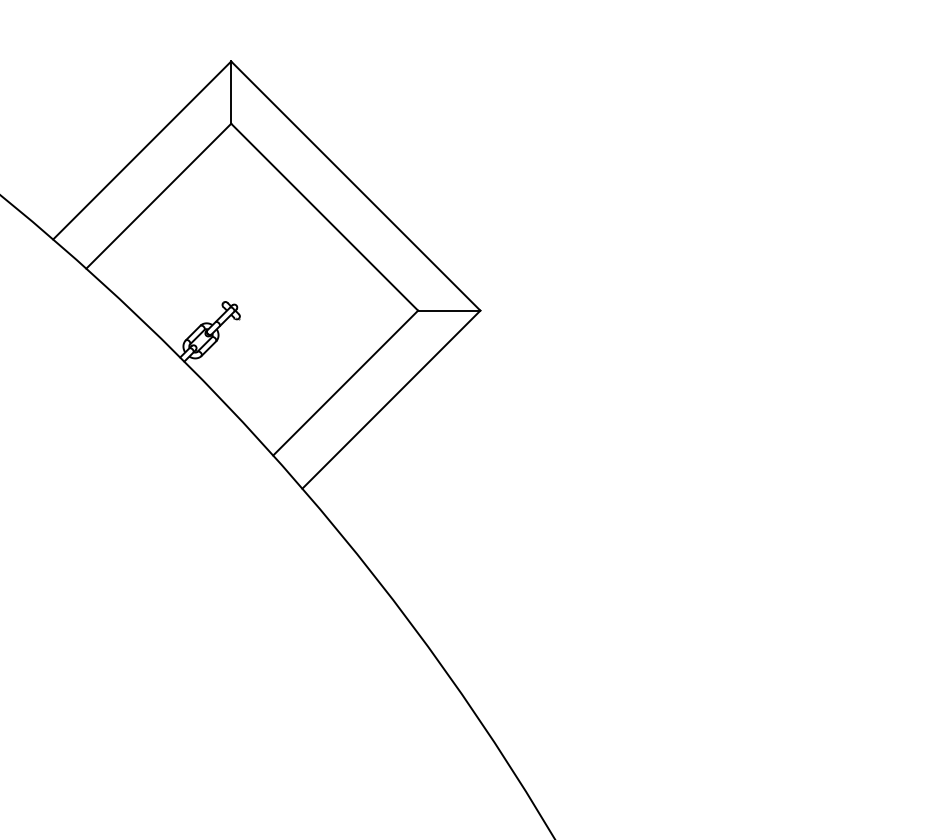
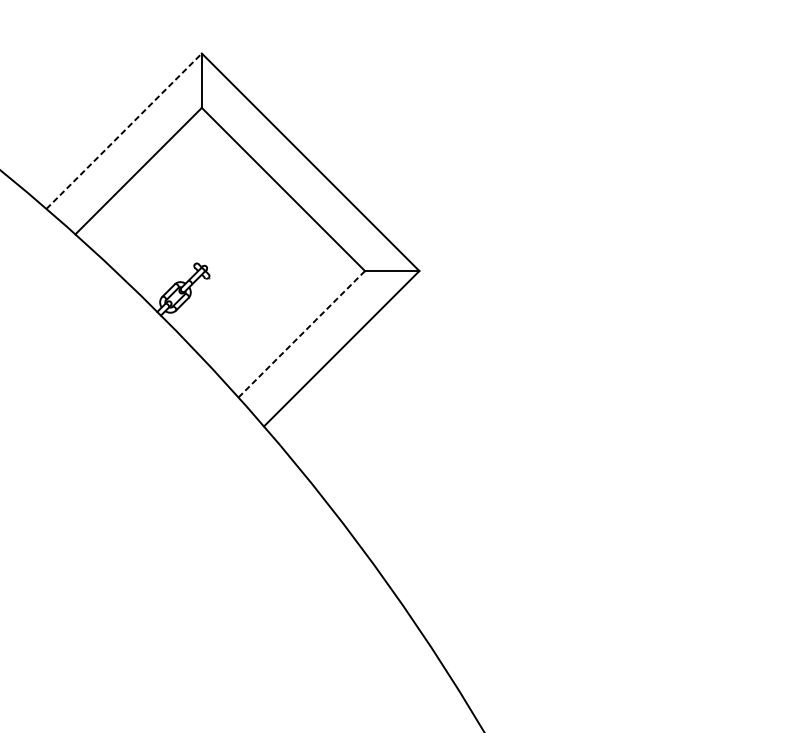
line: (142, 150) -> (124, 131), solid -> dashed
line: (346, 382) -> (302, 333), solid -> dashed

